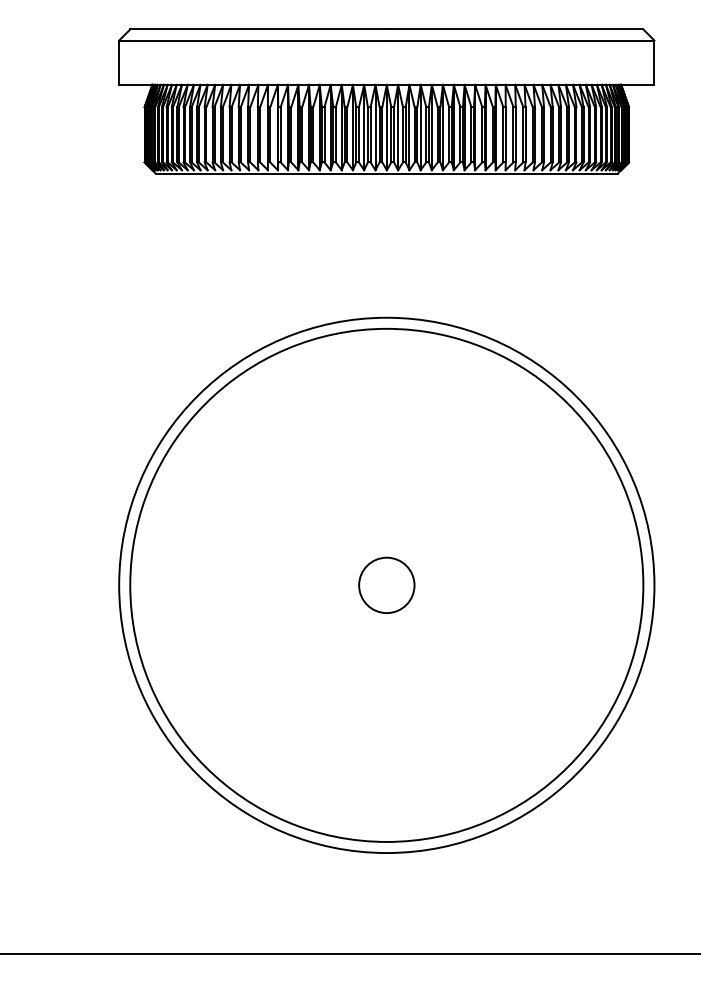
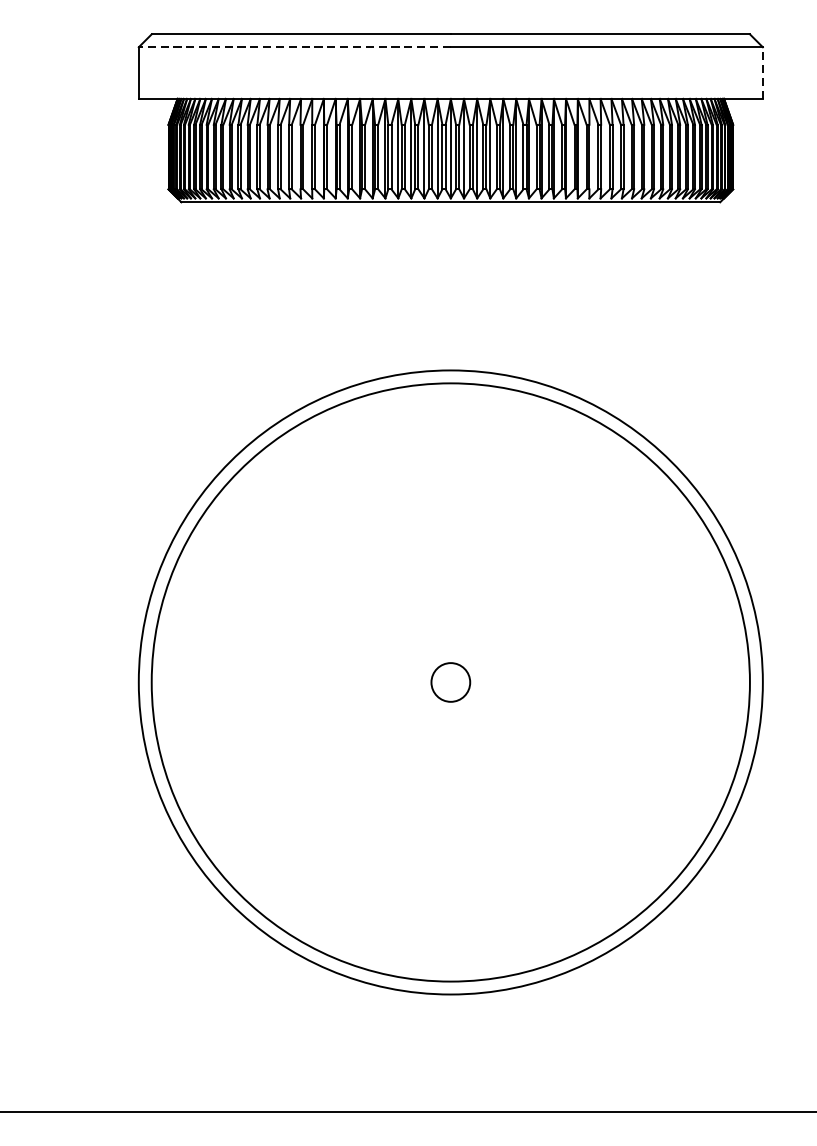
line: (253, 40) -> (295, 47), solid -> dashed
line: (654, 62) -> (762, 72), solid -> dashed
circle: (386, 585) -> (450, 682), size x0.6

